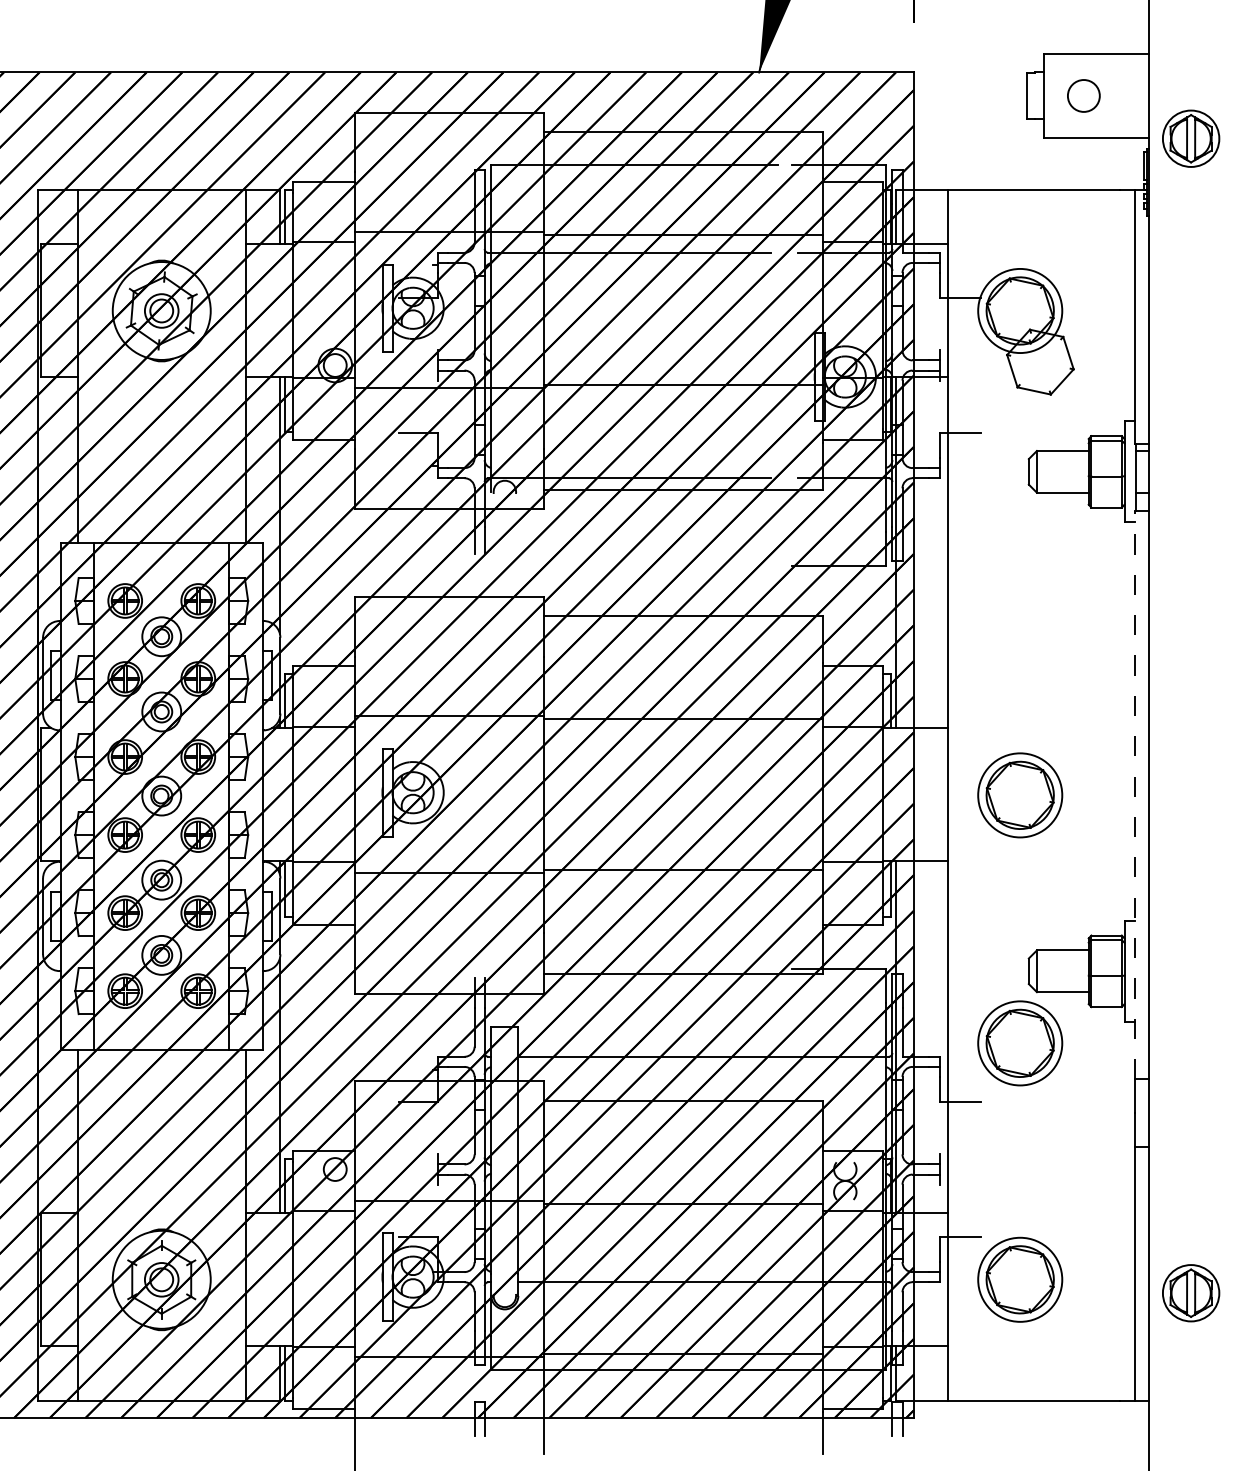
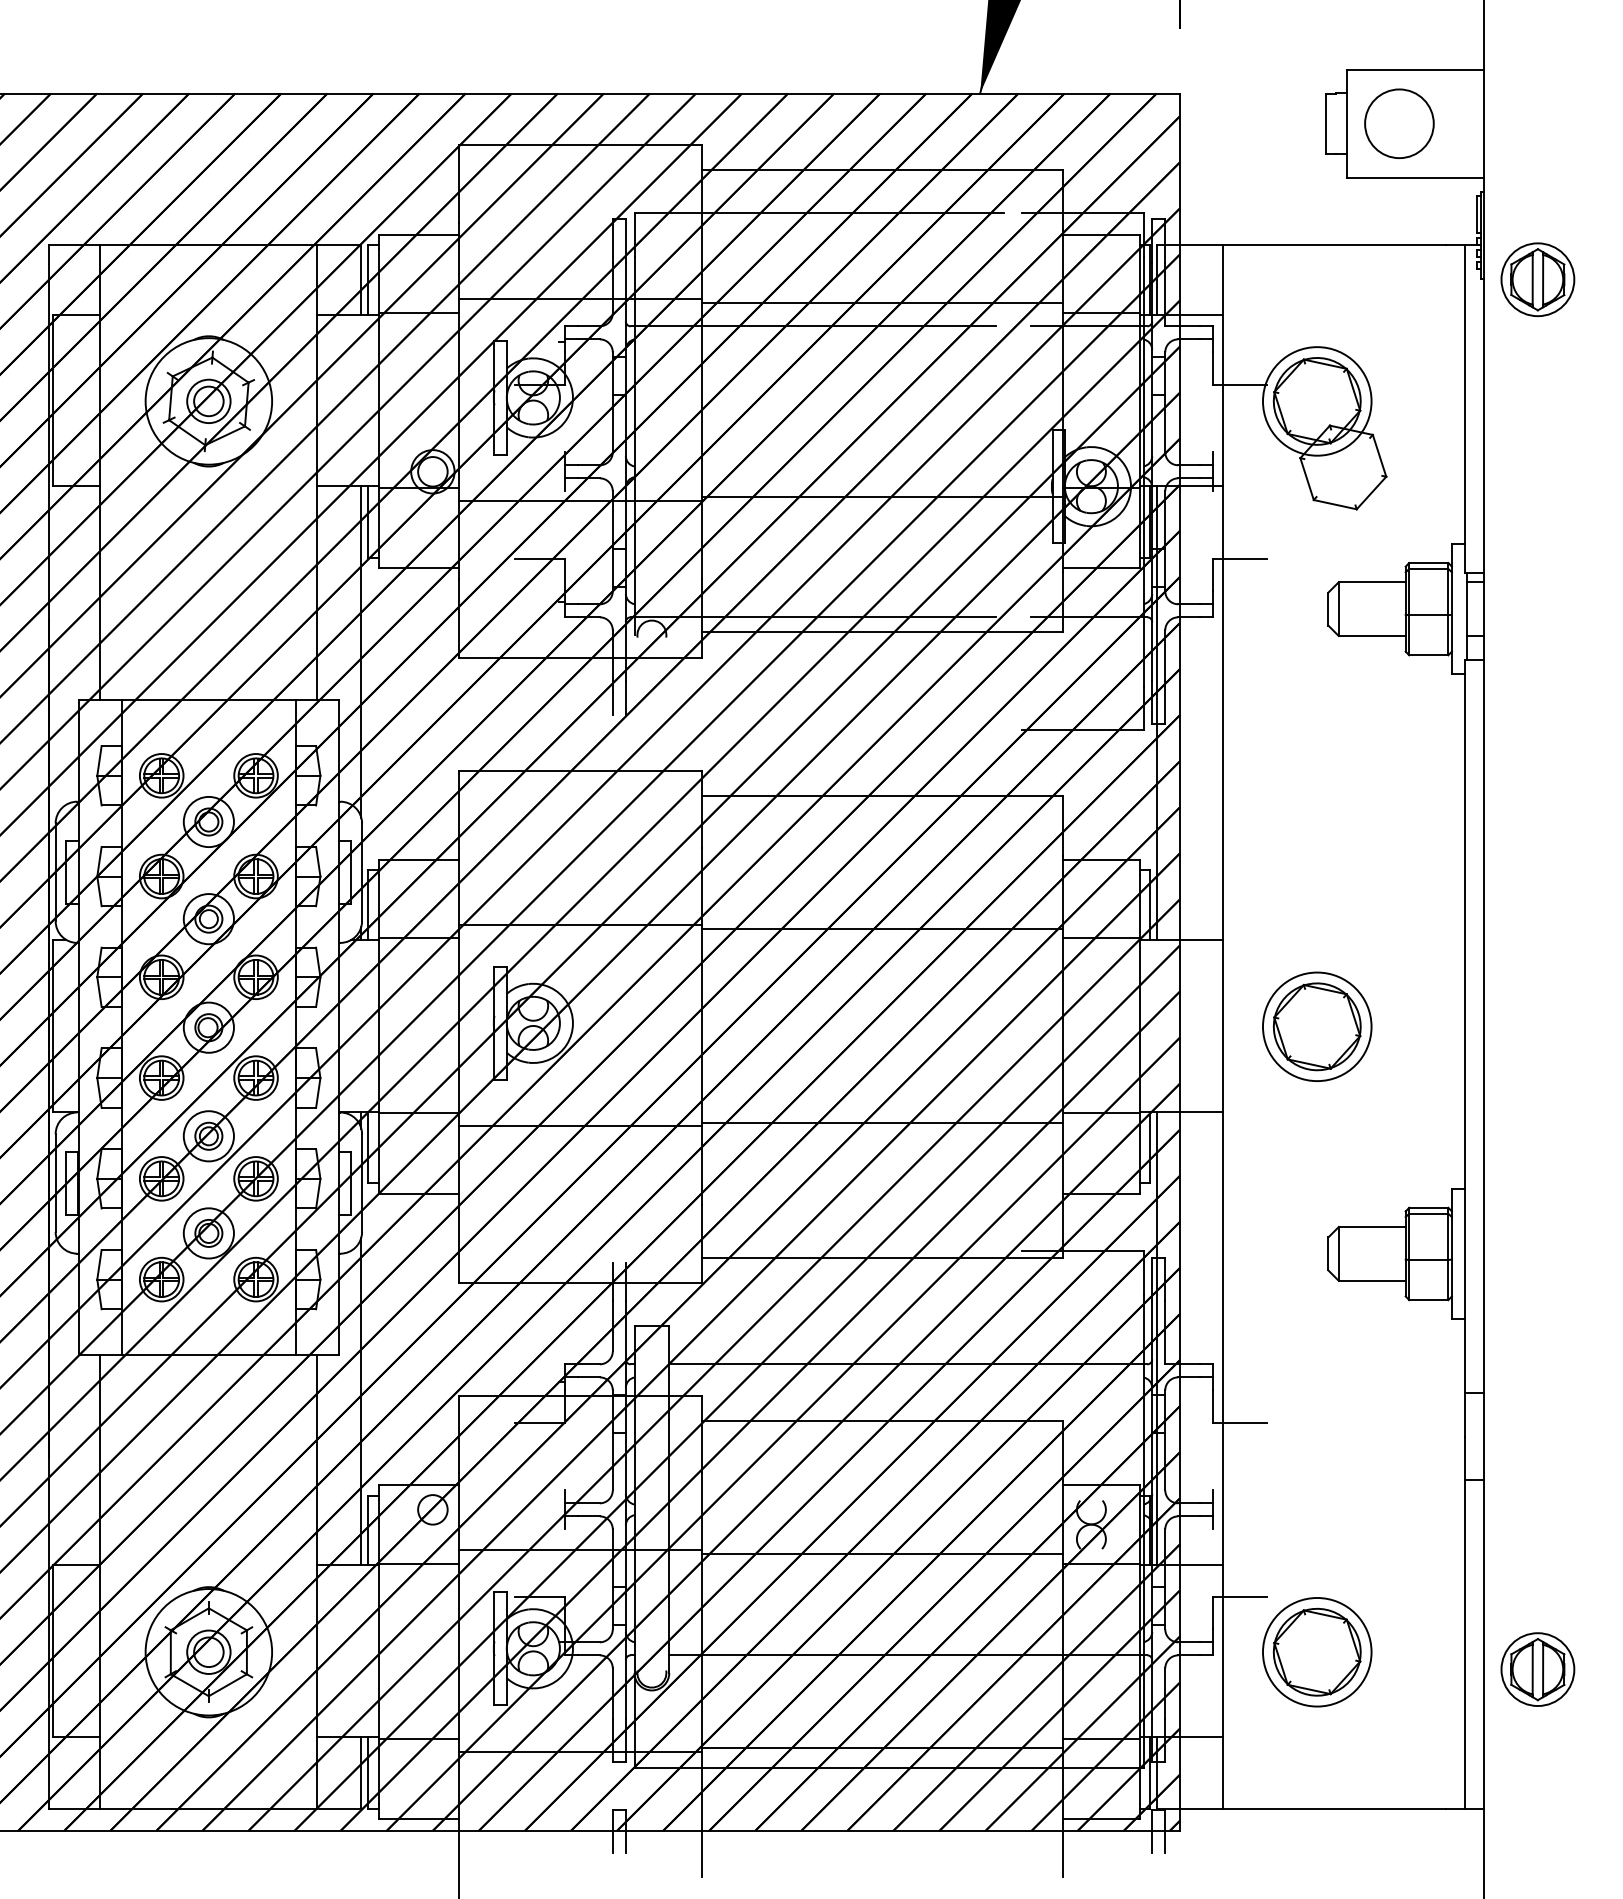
circle: (1083, 95) -> (1398, 123), size x1.67
part: (1191, 138) -> (1538, 279), moved
line: (1134, 795) -> (1464, 1026), dashed -> solid
part: (1020, 1043) -> (1317, 1347), removed

